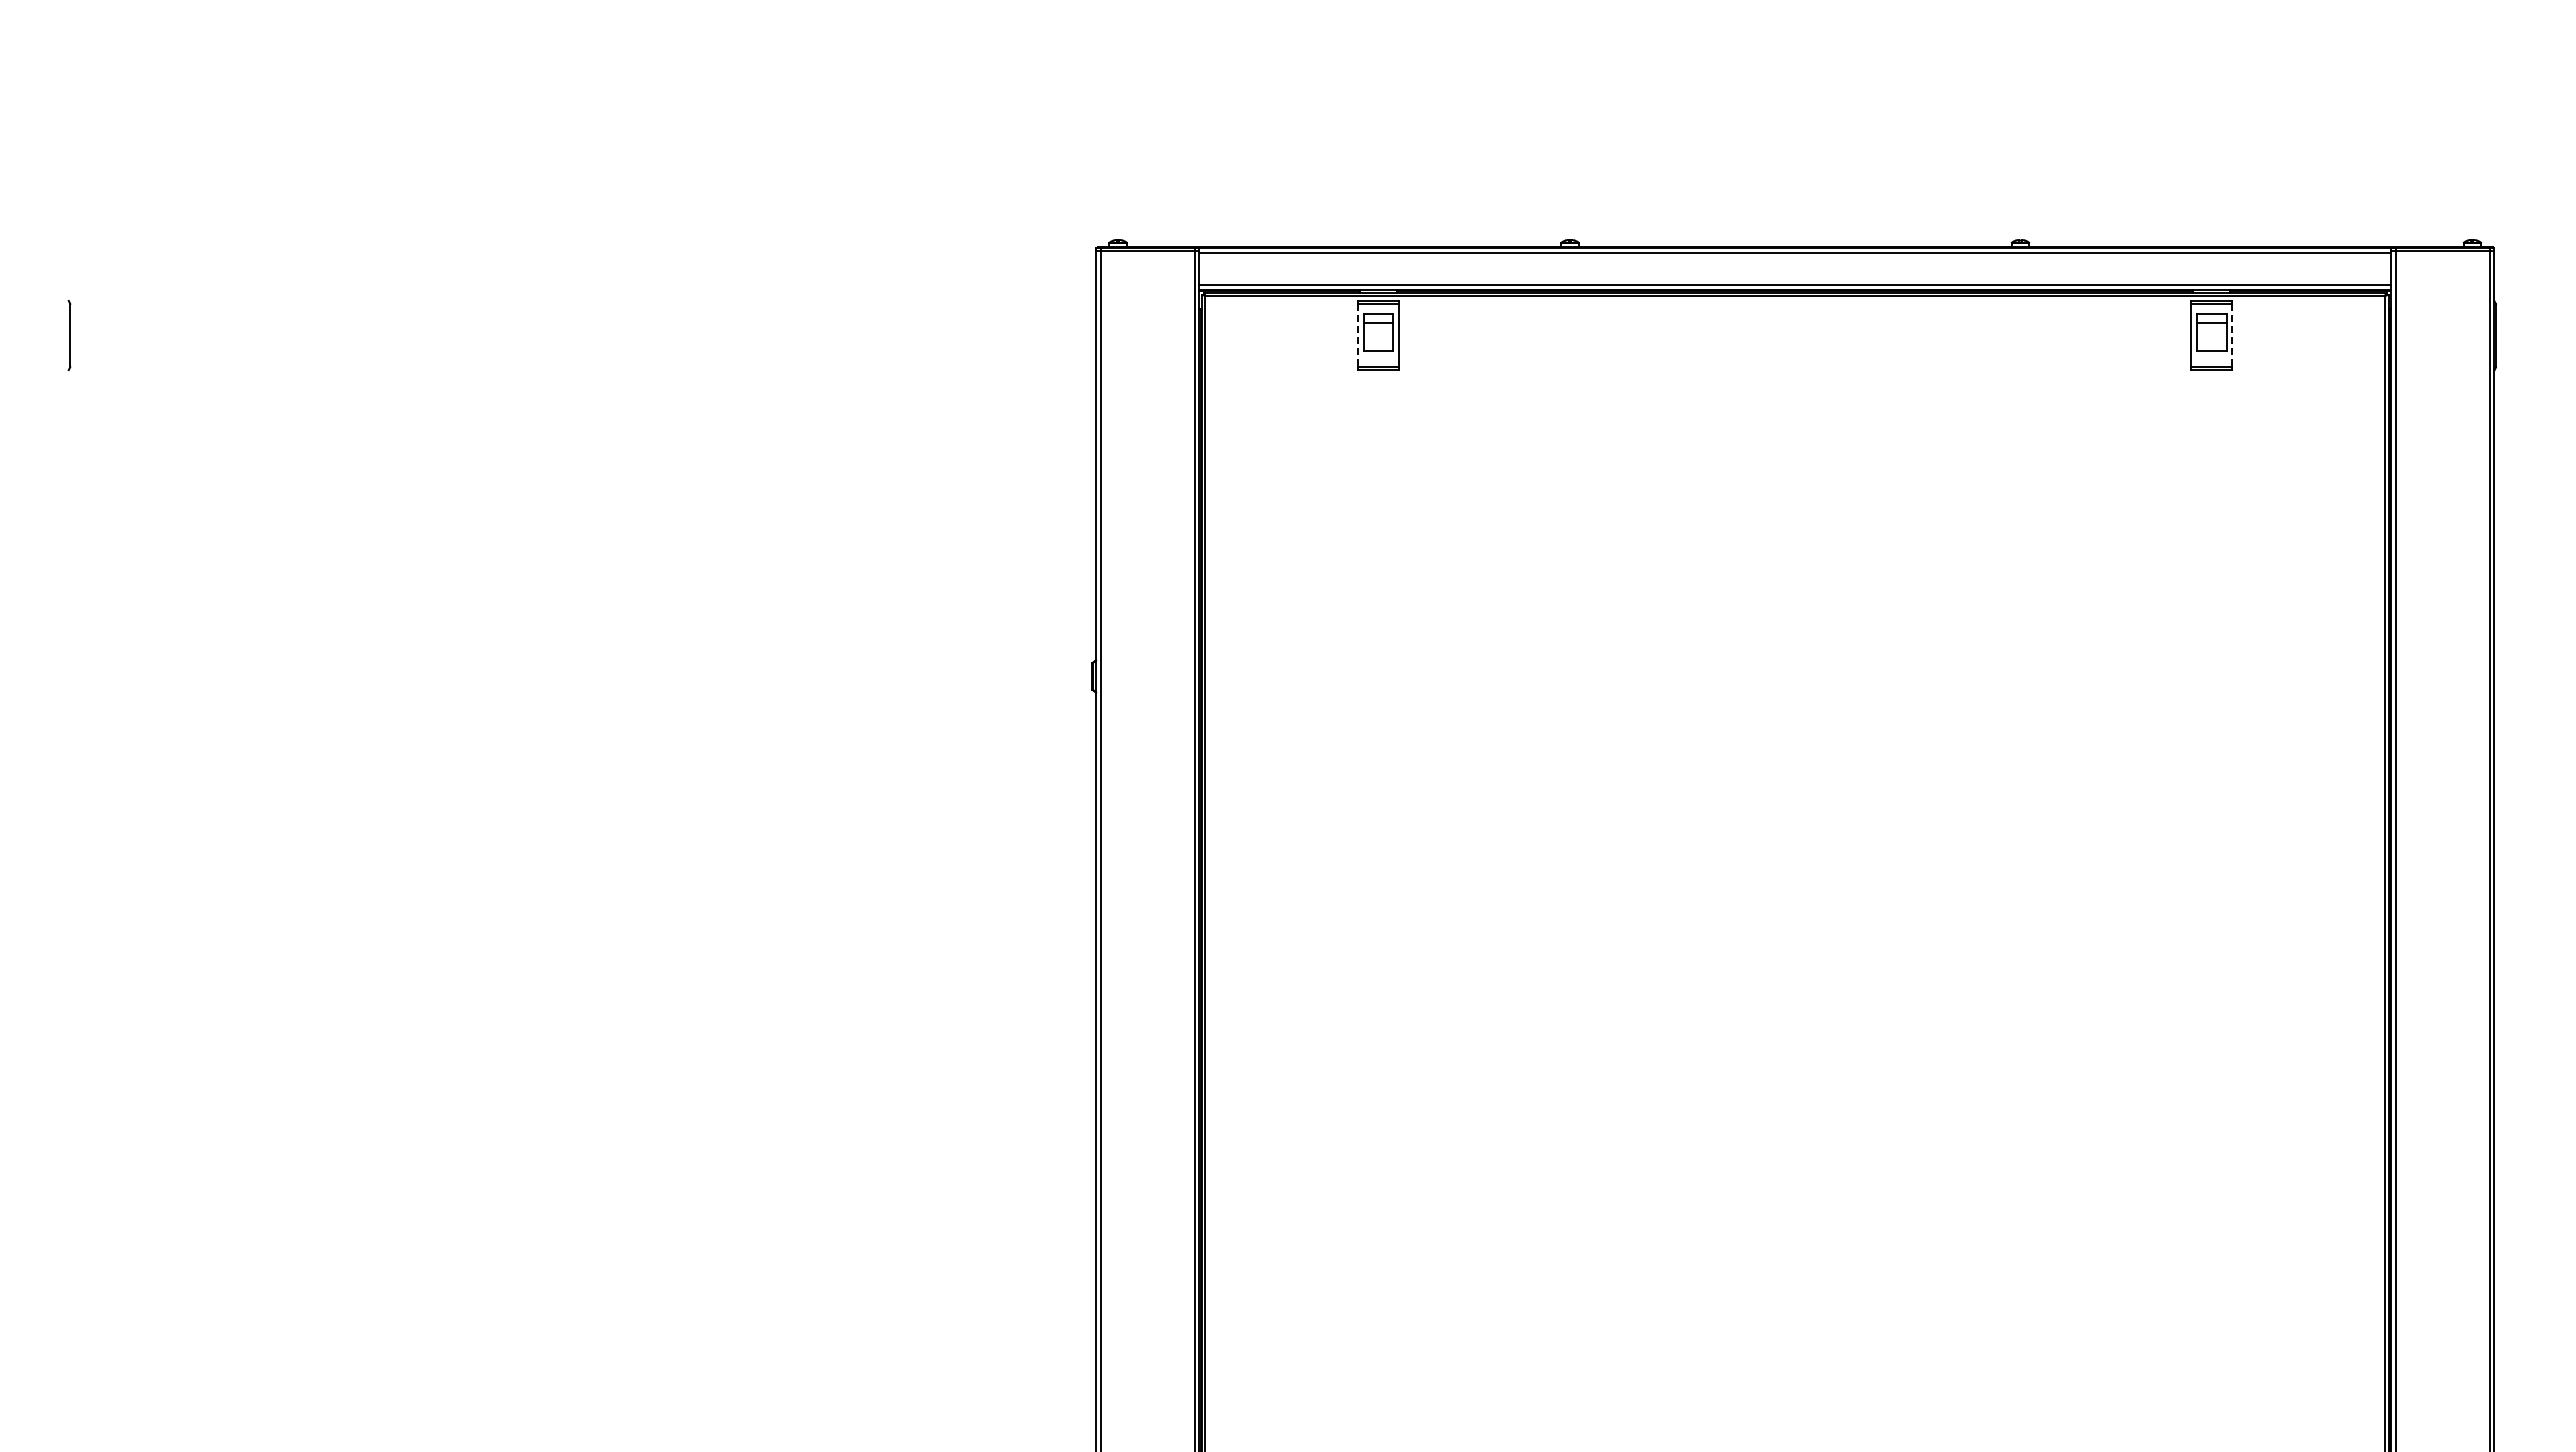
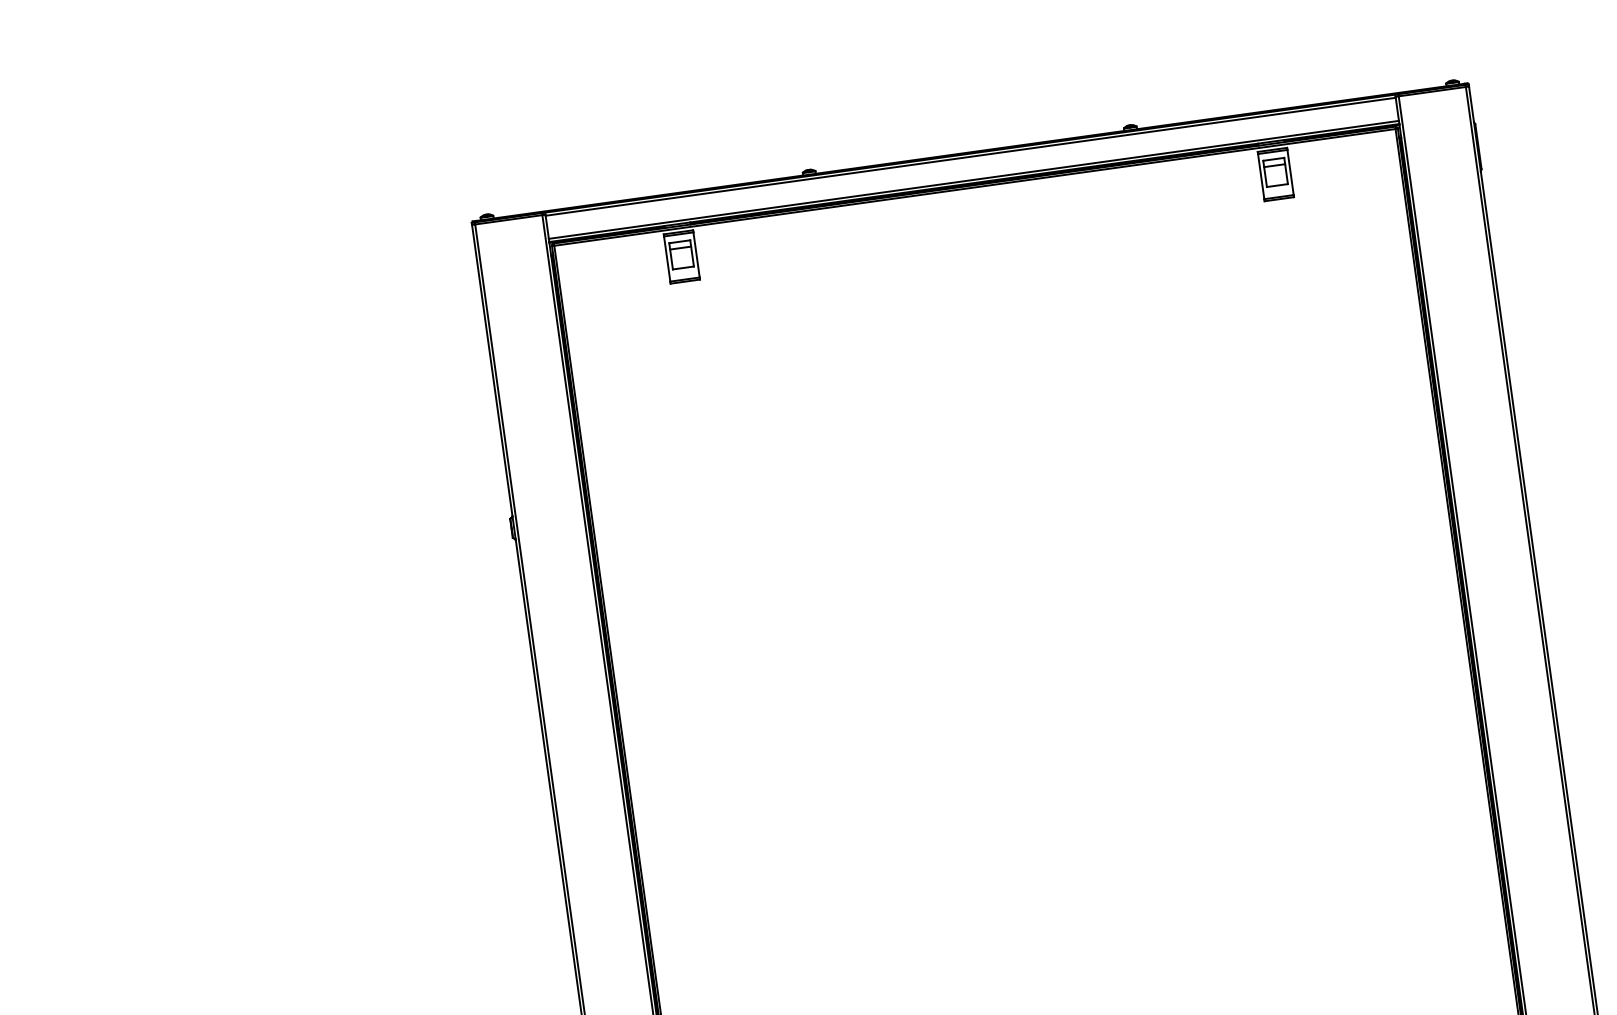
line: (1358, 335) -> (667, 258), dashed -> solid
line: (2232, 335) -> (1290, 172), dashed -> solid

